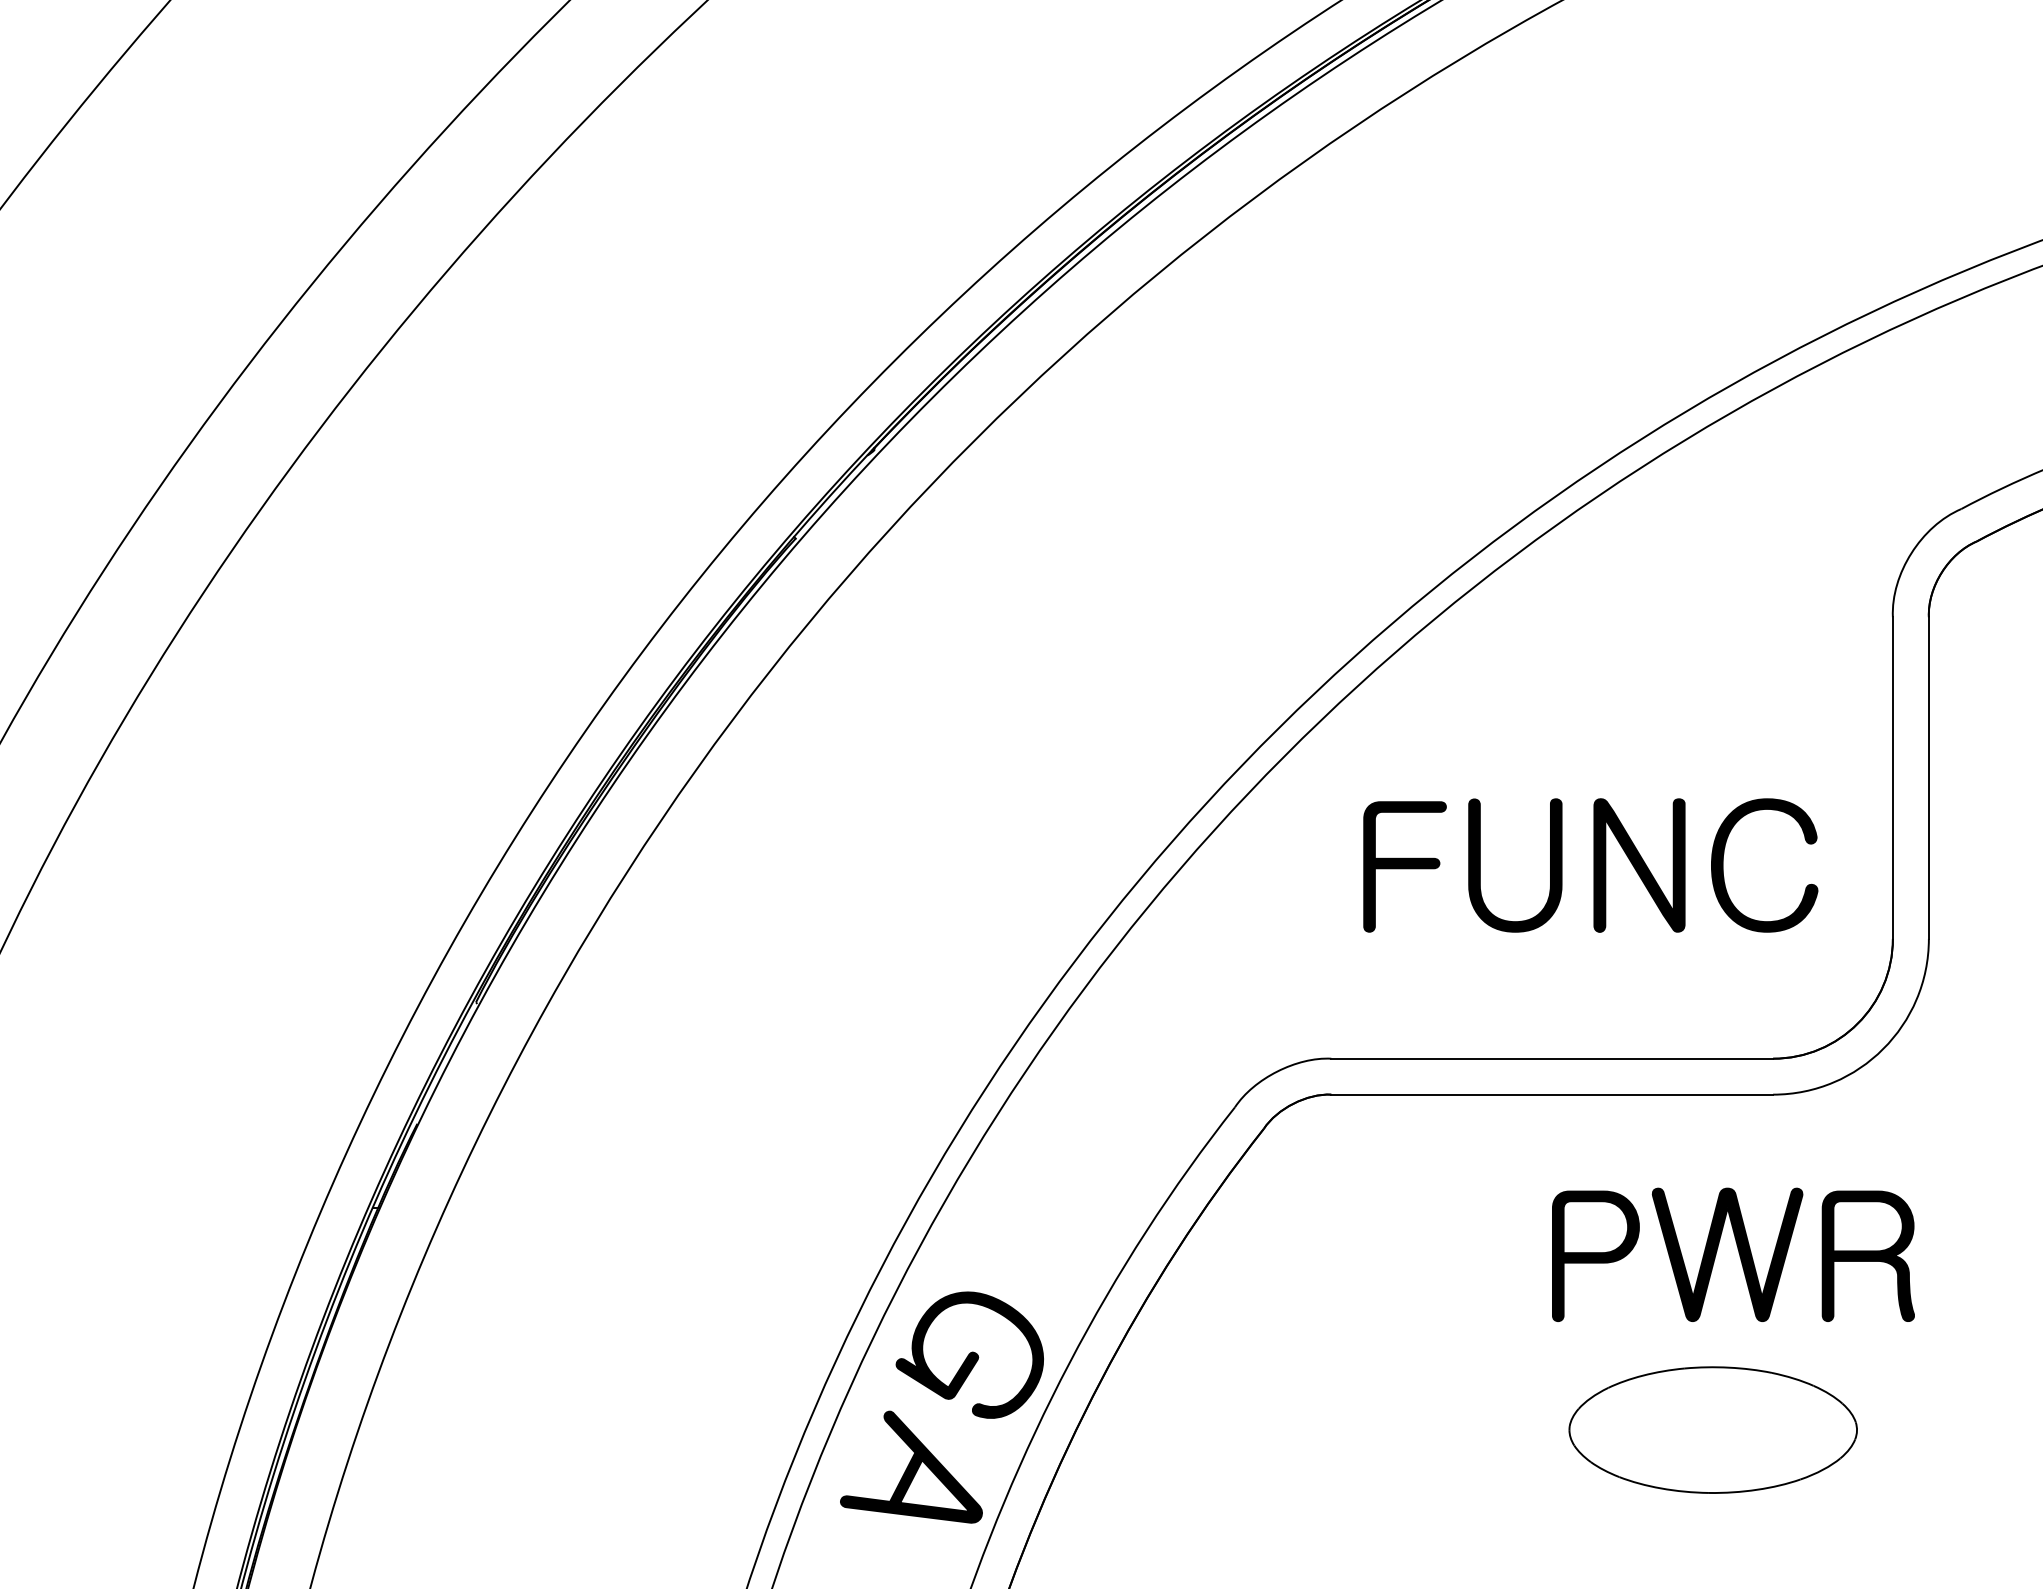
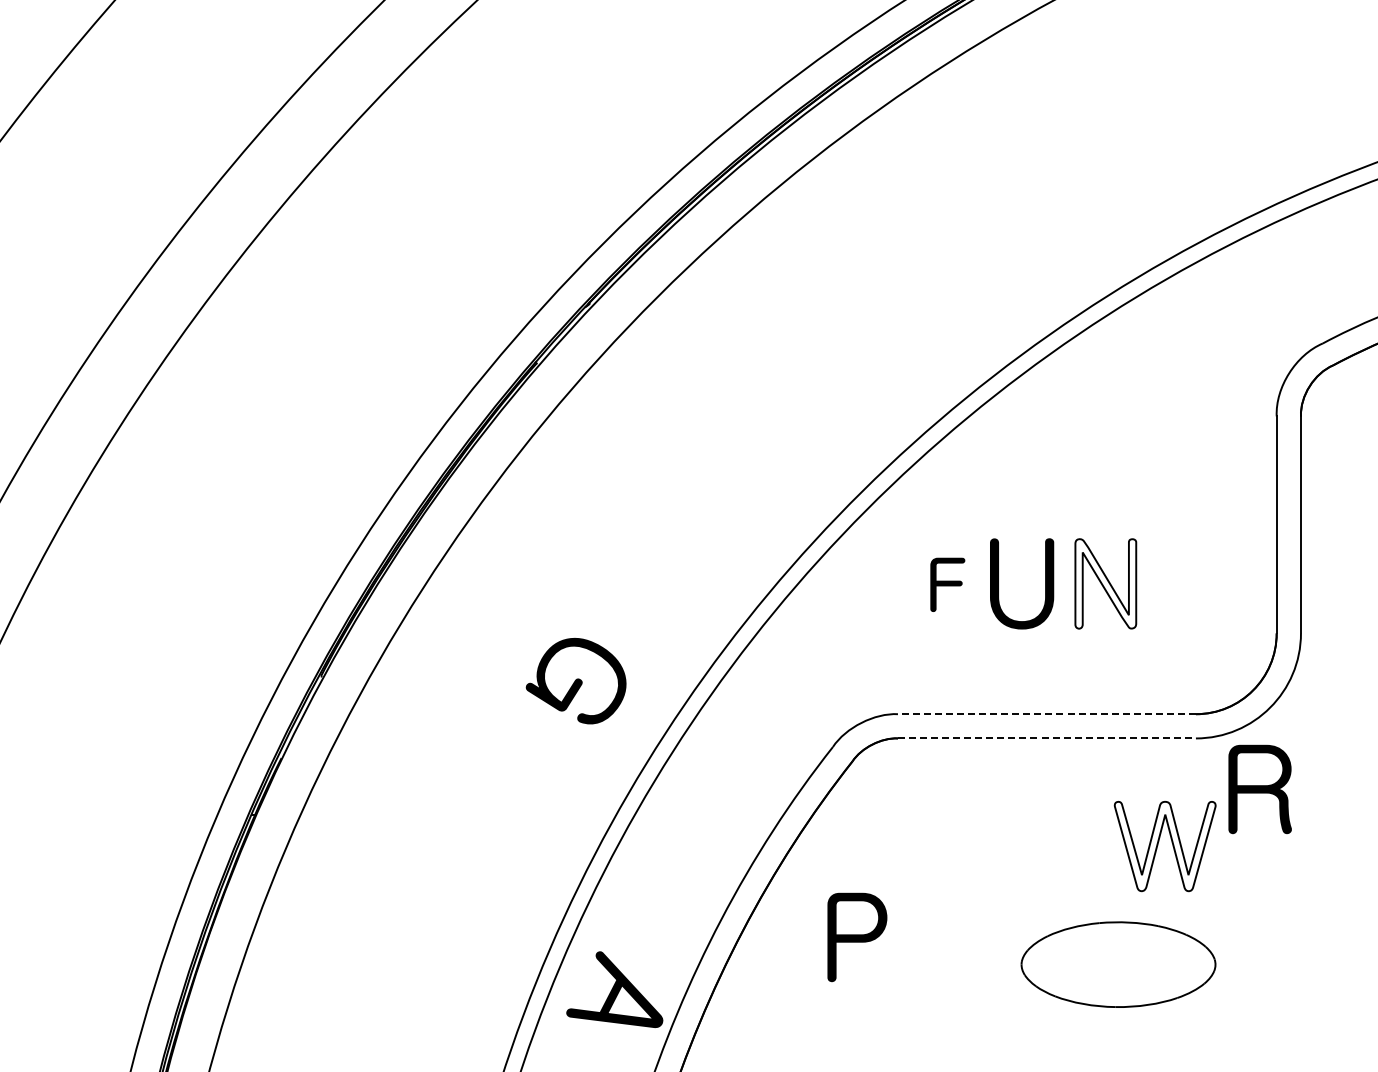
part: (1725, 856) -> (1163, 577), removed
fill: (1639, 864) -> (1105, 583), removed
part: (1404, 866) -> (947, 584), size x0.6
line: (1551, 1059) -> (1046, 714), solid -> dashed
line: (1551, 1094) -> (1046, 738), solid -> dashed
fill: (1726, 1254) -> (1164, 846), removed
part: (1596, 1256) -> (857, 937), moved
part: (1867, 1256) -> (1259, 789), moved
part: (968, 1355) -> (575, 681), moved
part: (1713, 1429) -> (1118, 964), moved

